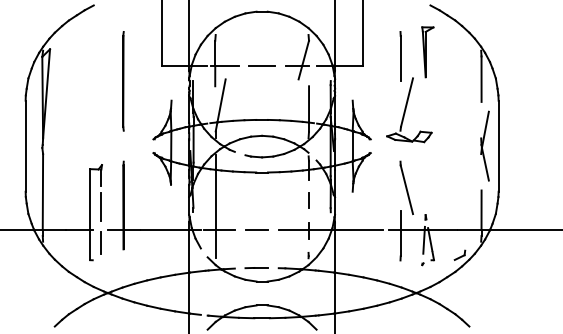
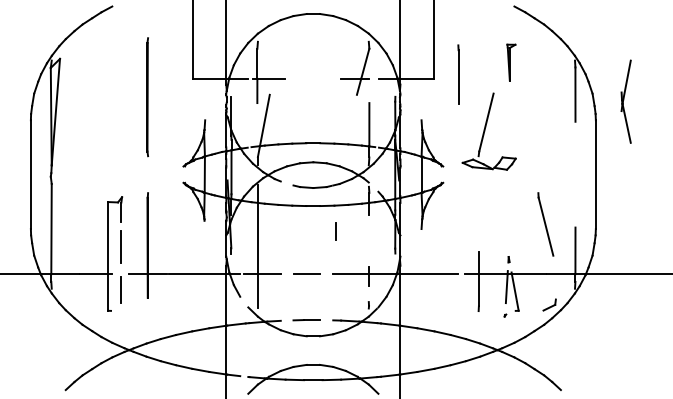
part: (427, 52) -> (510, 62), size x0.6
line: (400, 56) -> (458, 74), moved
line: (262, 66) -> (313, 79), removed
part: (484, 145) -> (625, 100), moved
line: (406, 187) -> (545, 223), moved
line: (308, 200) -> (335, 231), moved

